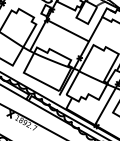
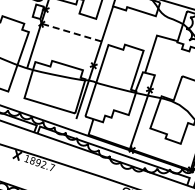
line: (67, 30) -> (71, 32), solid -> dashed

